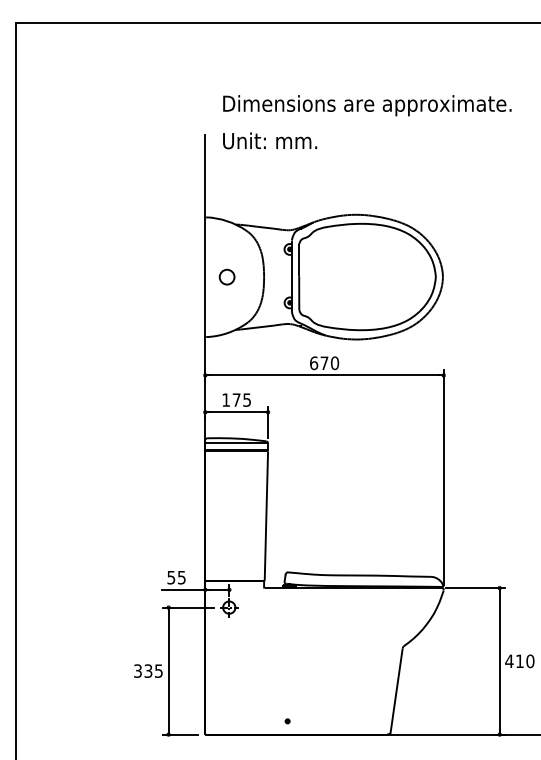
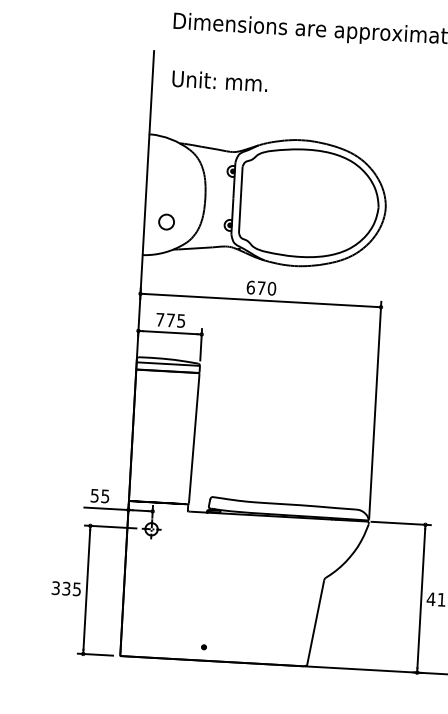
text: (270, 140) -> (220, 80), moved
circle: (226, 276) -> (166, 221), moved
text: (225, 399) -> (159, 319), 175 -> 775

